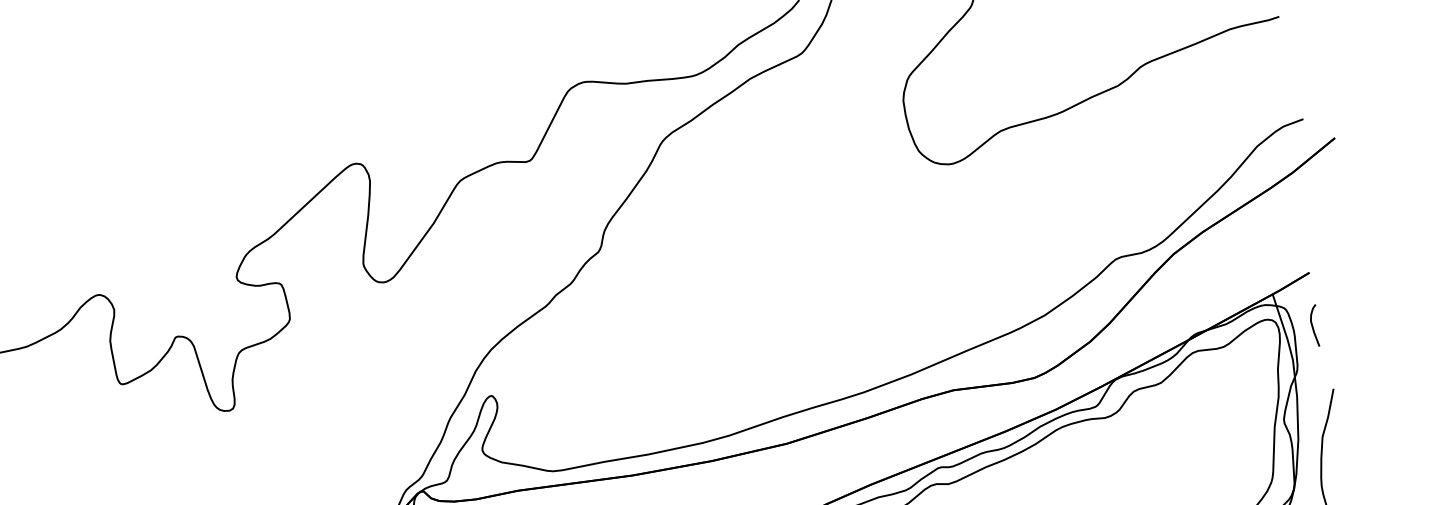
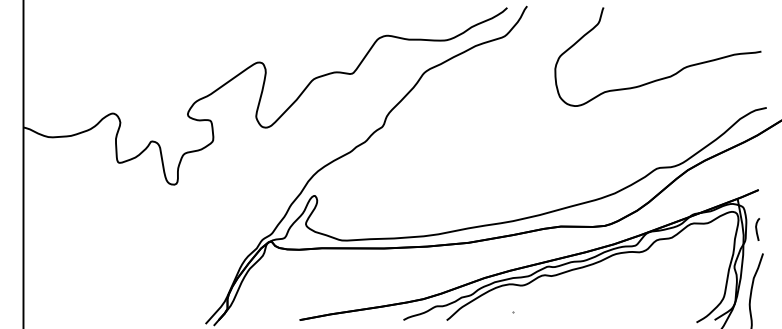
curve: (1314, 325) -> (757, 229), moved

